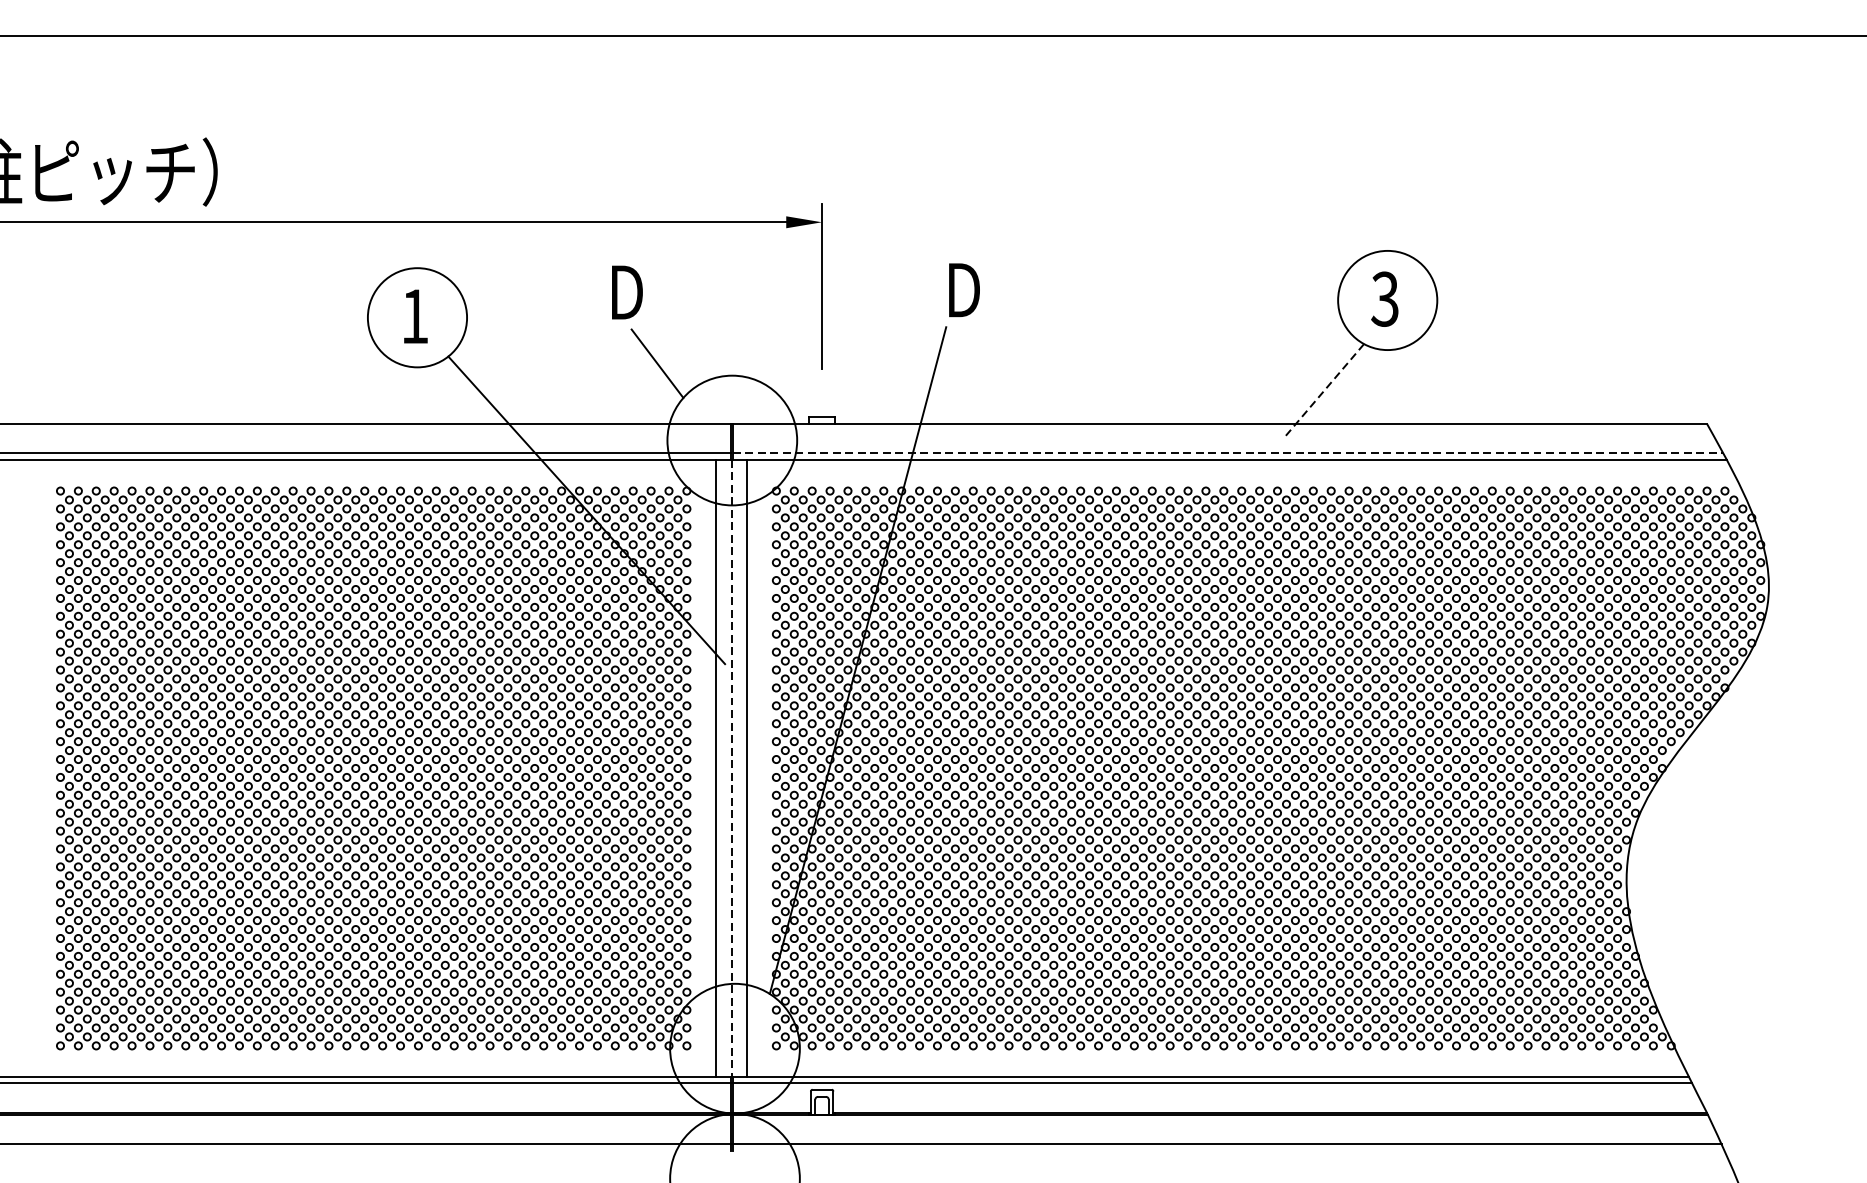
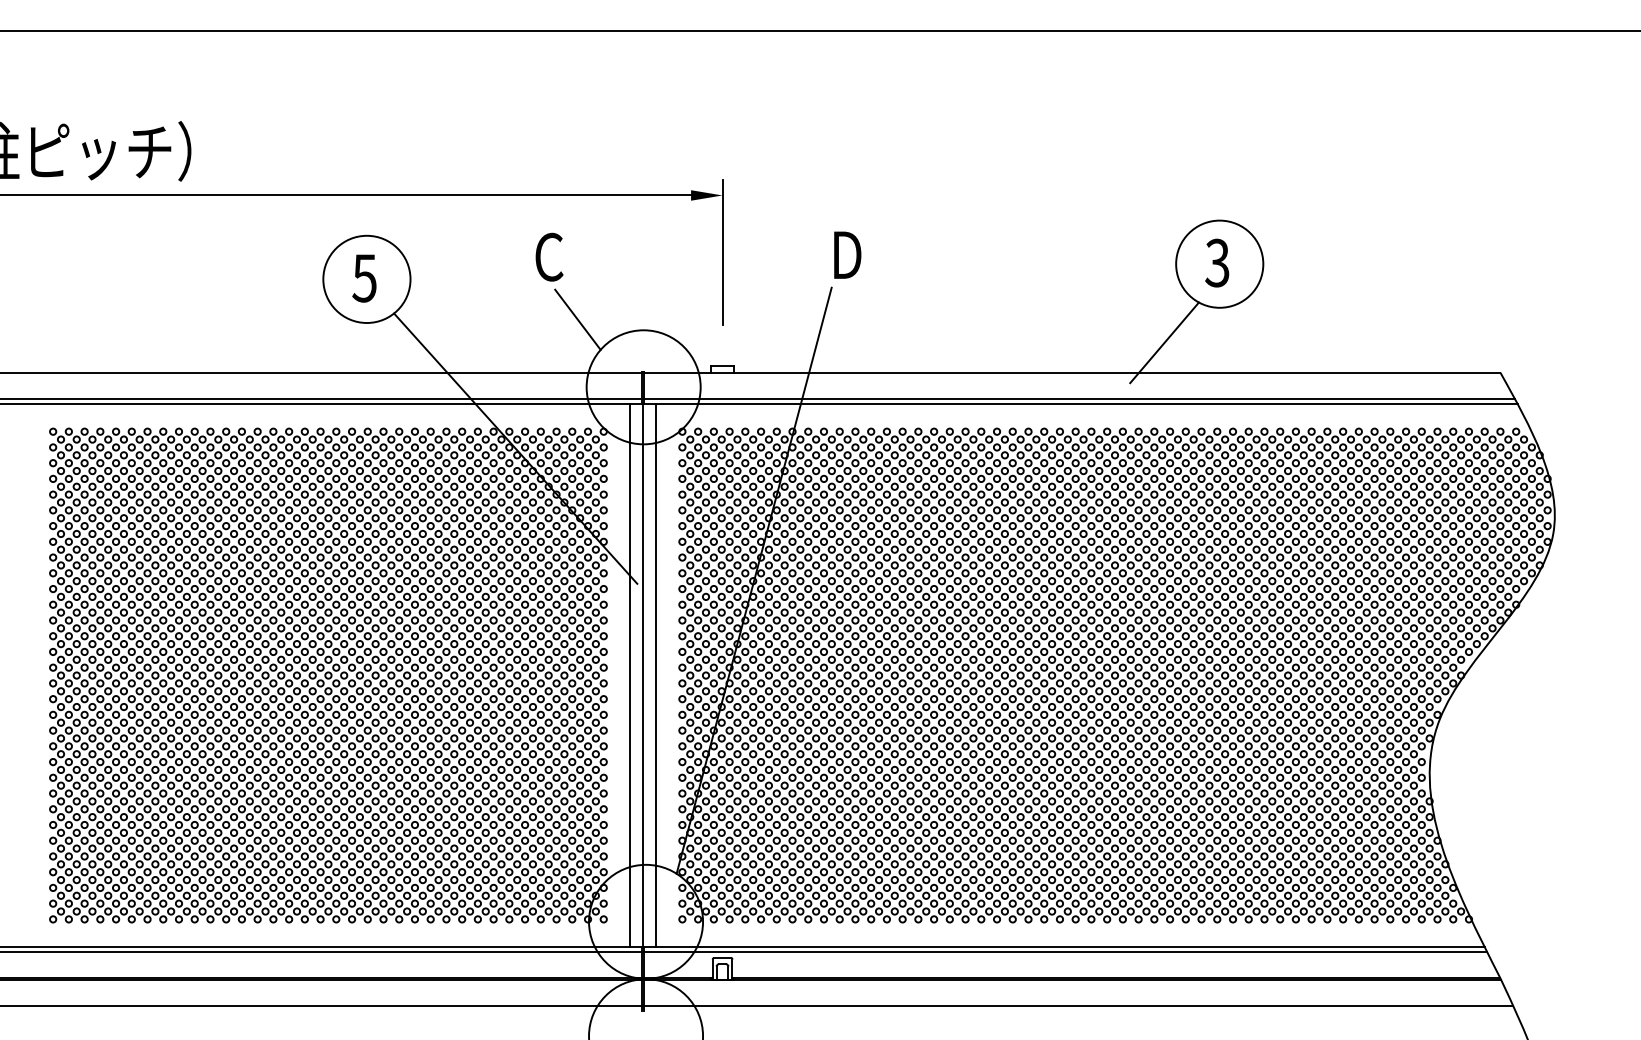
text: (626, 291) -> (550, 256), D -> C
text: (414, 316) -> (364, 278), 1 -> 5
line: (1324, 389) -> (1164, 342), dashed -> solid
line: (1228, 453) -> (1079, 398), dashed -> solid
line: (732, 769) -> (643, 676), dashed -> solid

